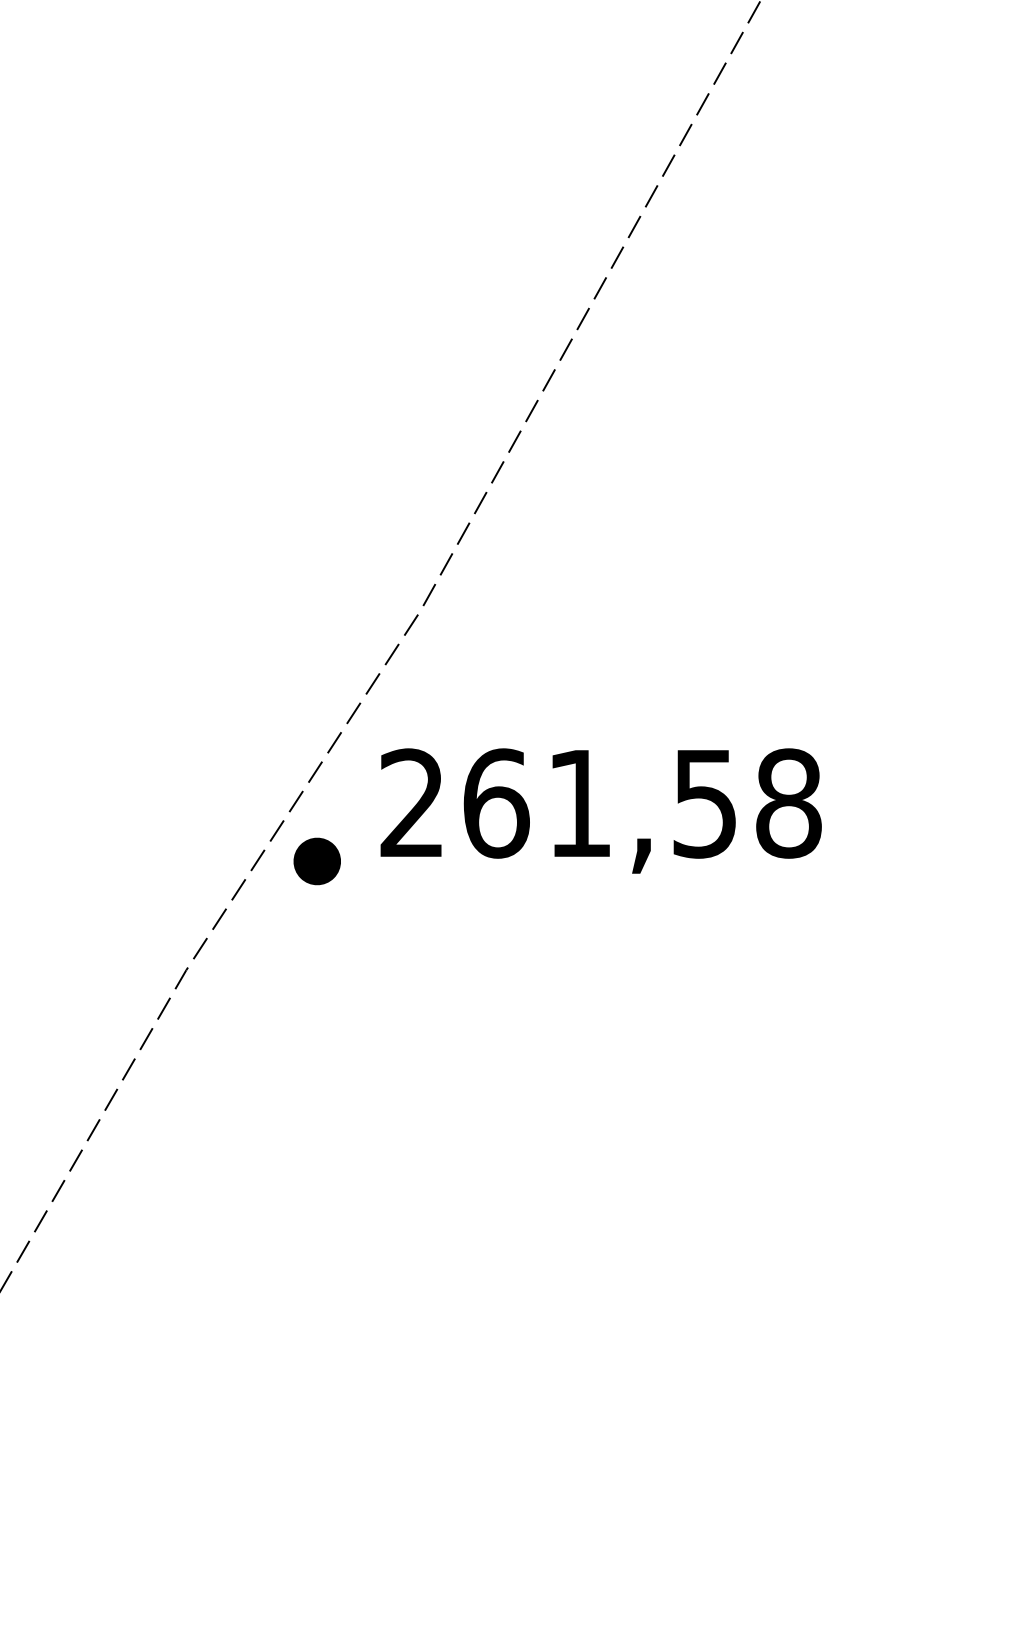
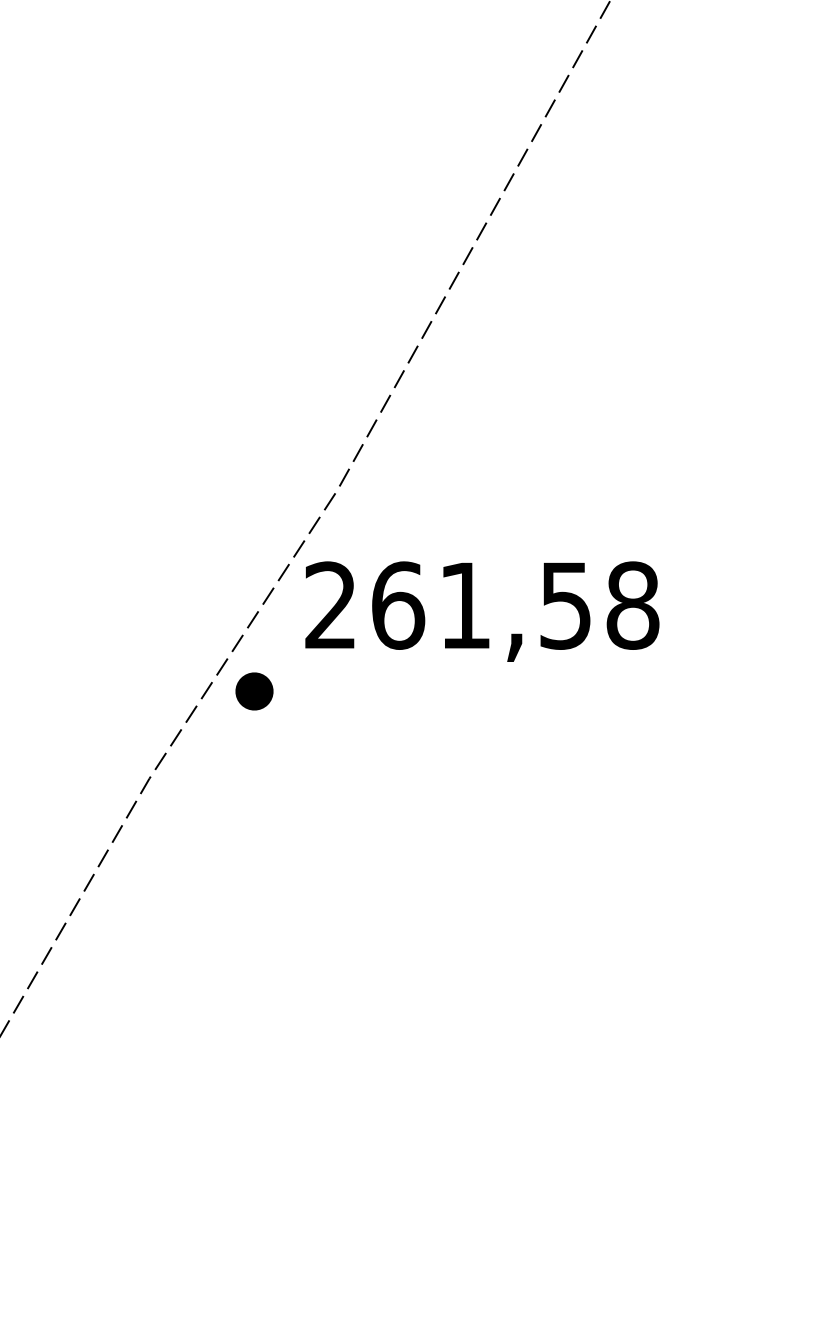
text: (600, 810) -> (481, 611), moved

